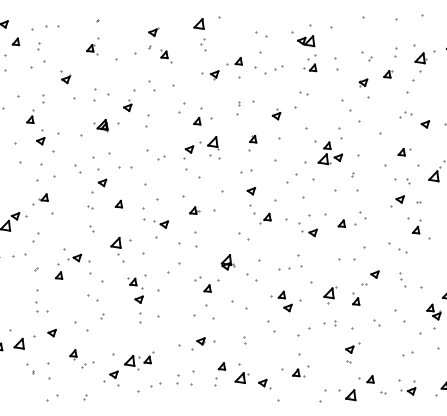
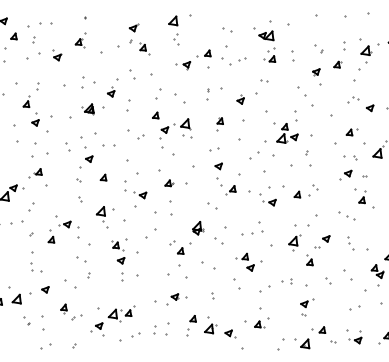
part: (66, 77) -> (57, 55), moved
part: (197, 121) -> (155, 115), moved
part: (330, 294) -> (294, 242), moved

